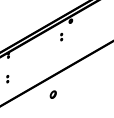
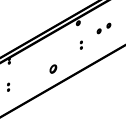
part: (93, 25) -> (103, 27), added
part: (61, 37) -> (81, 45), moved
part: (52, 94) -> (52, 68), moved

